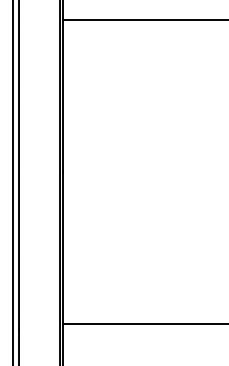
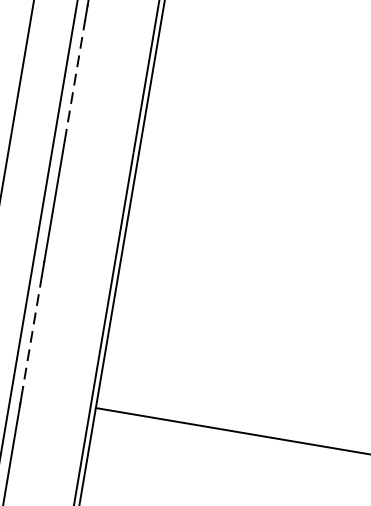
line: (18, 135) -> (74, 79), solid -> dashed
line: (18, 286) -> (31, 331), solid -> dashed

